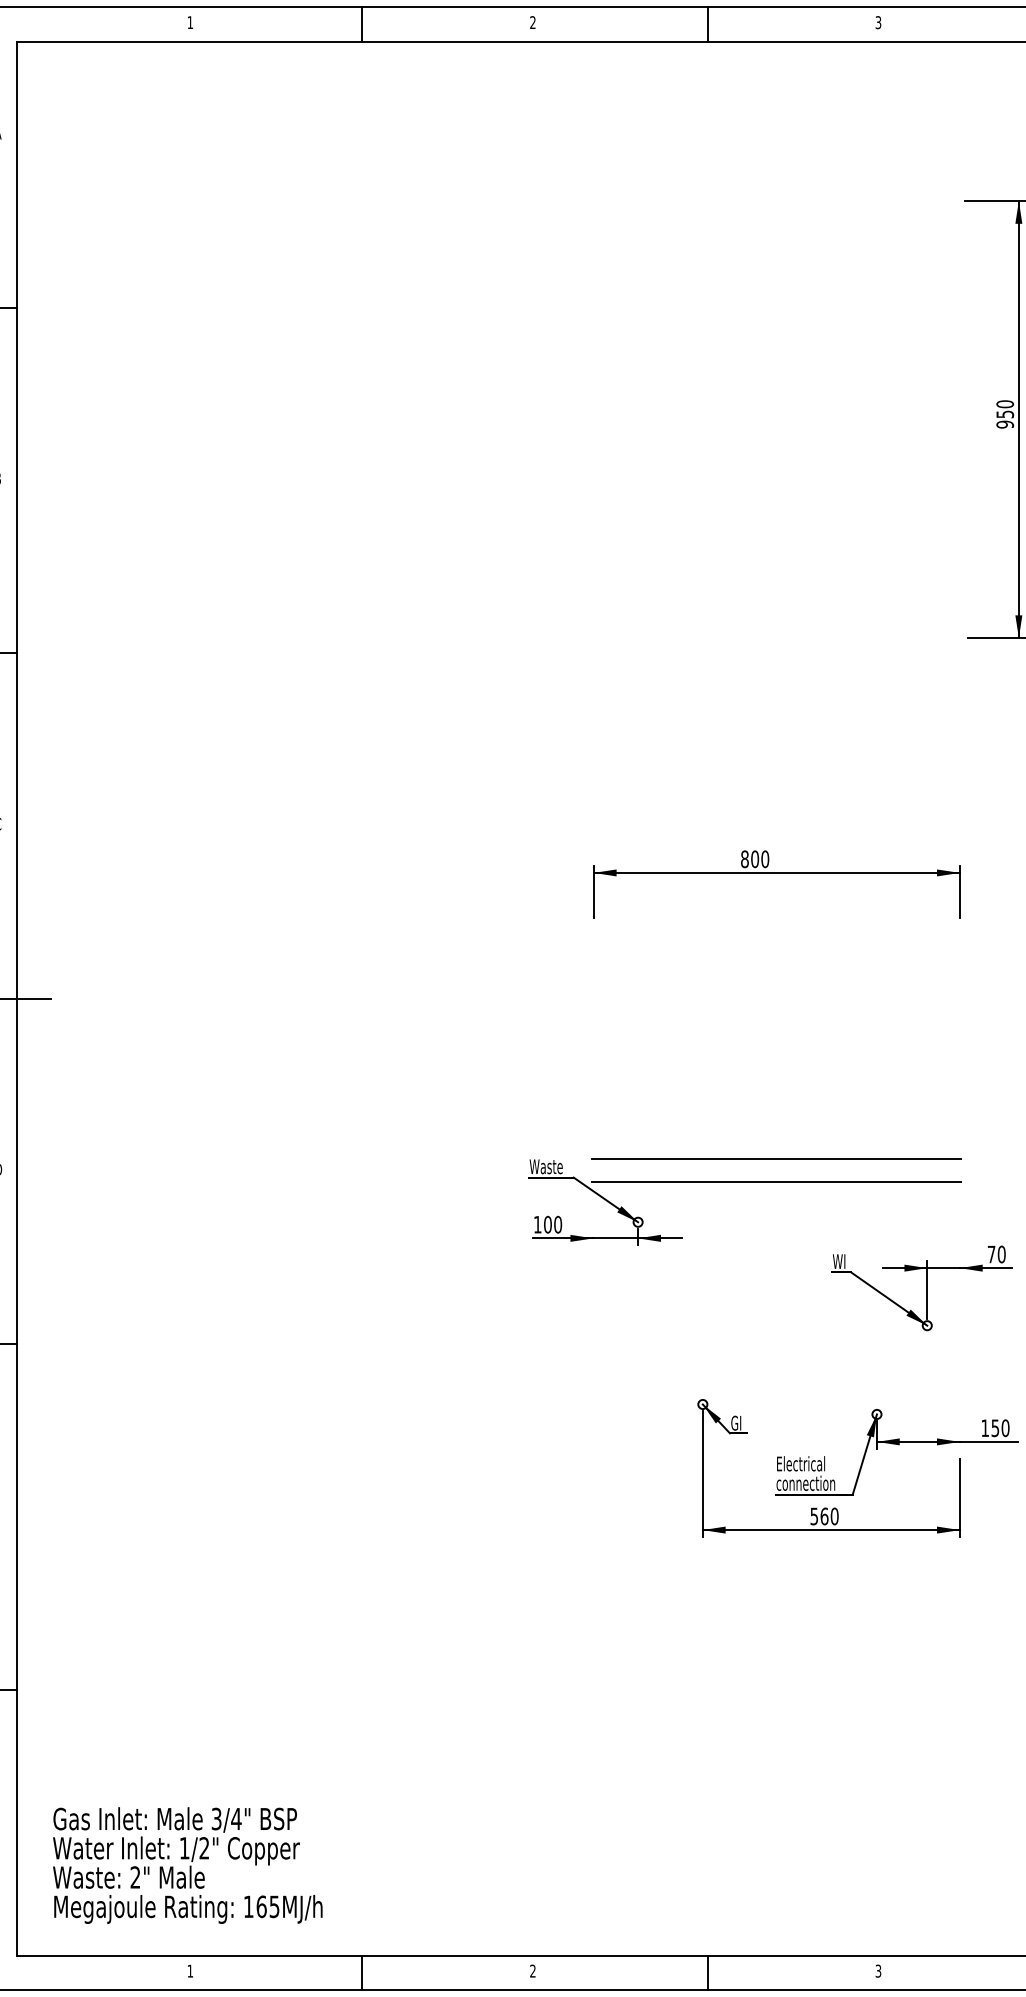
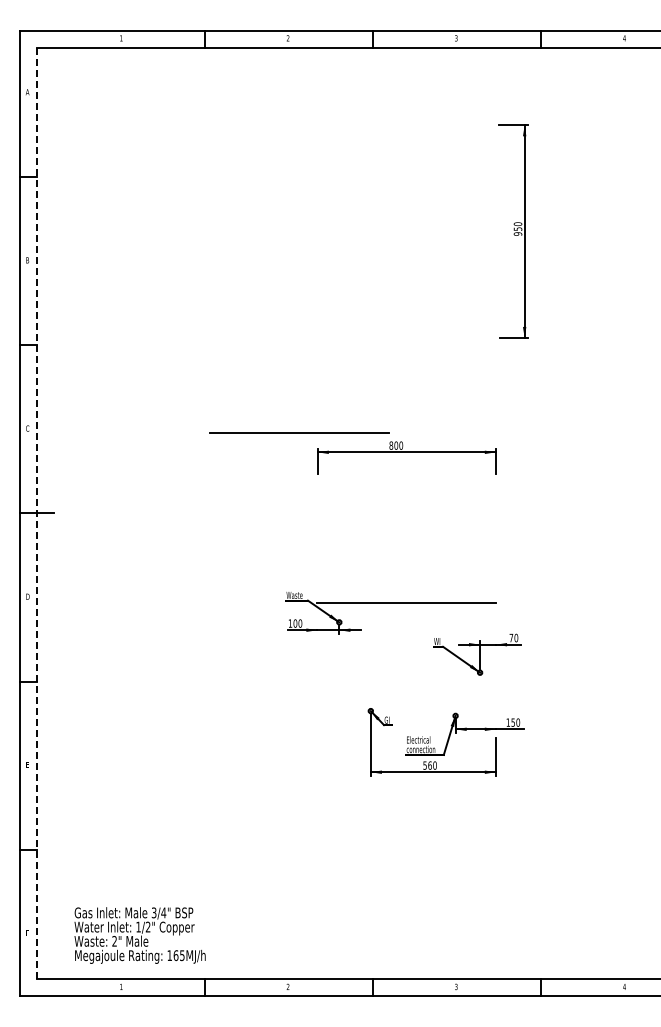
line: (16, 998) -> (36, 513), solid -> dashed
line: (776, 1158) -> (299, 432), moved
text: (186, 1865) -> (139, 935), moved

